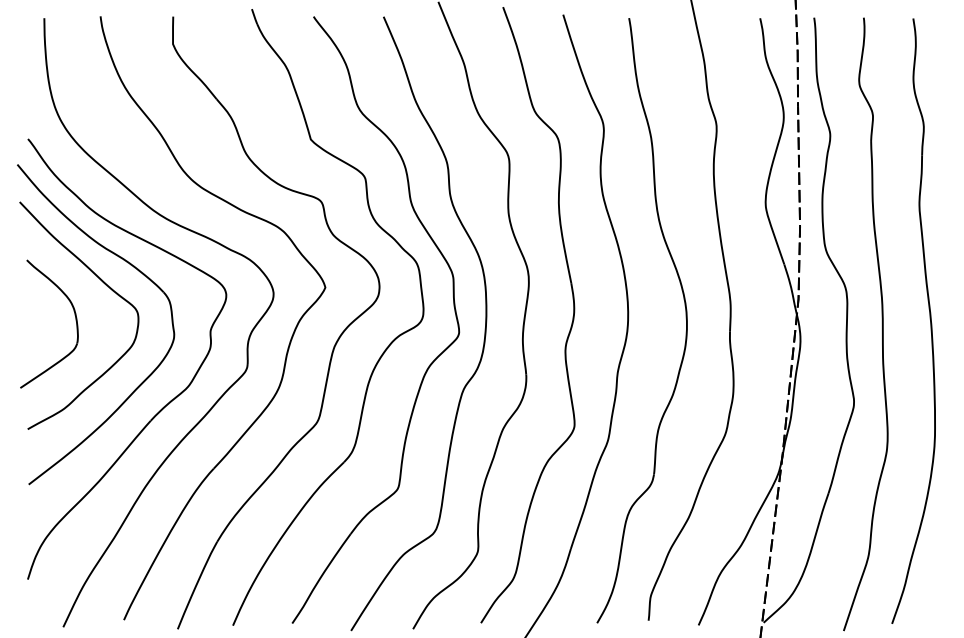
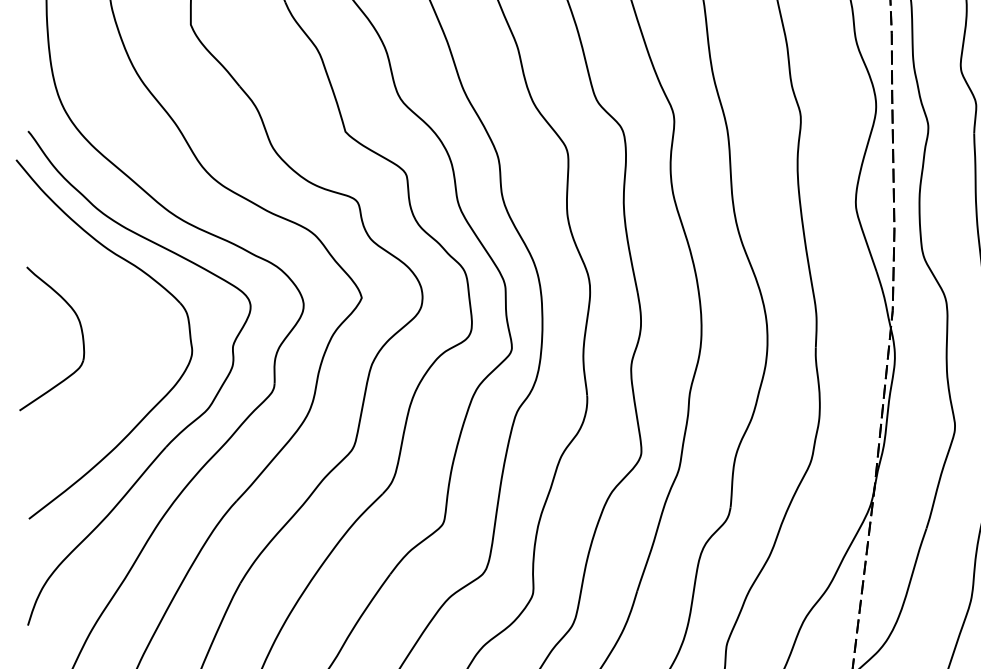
curve: (105, 285) -> (115, 295), removed

